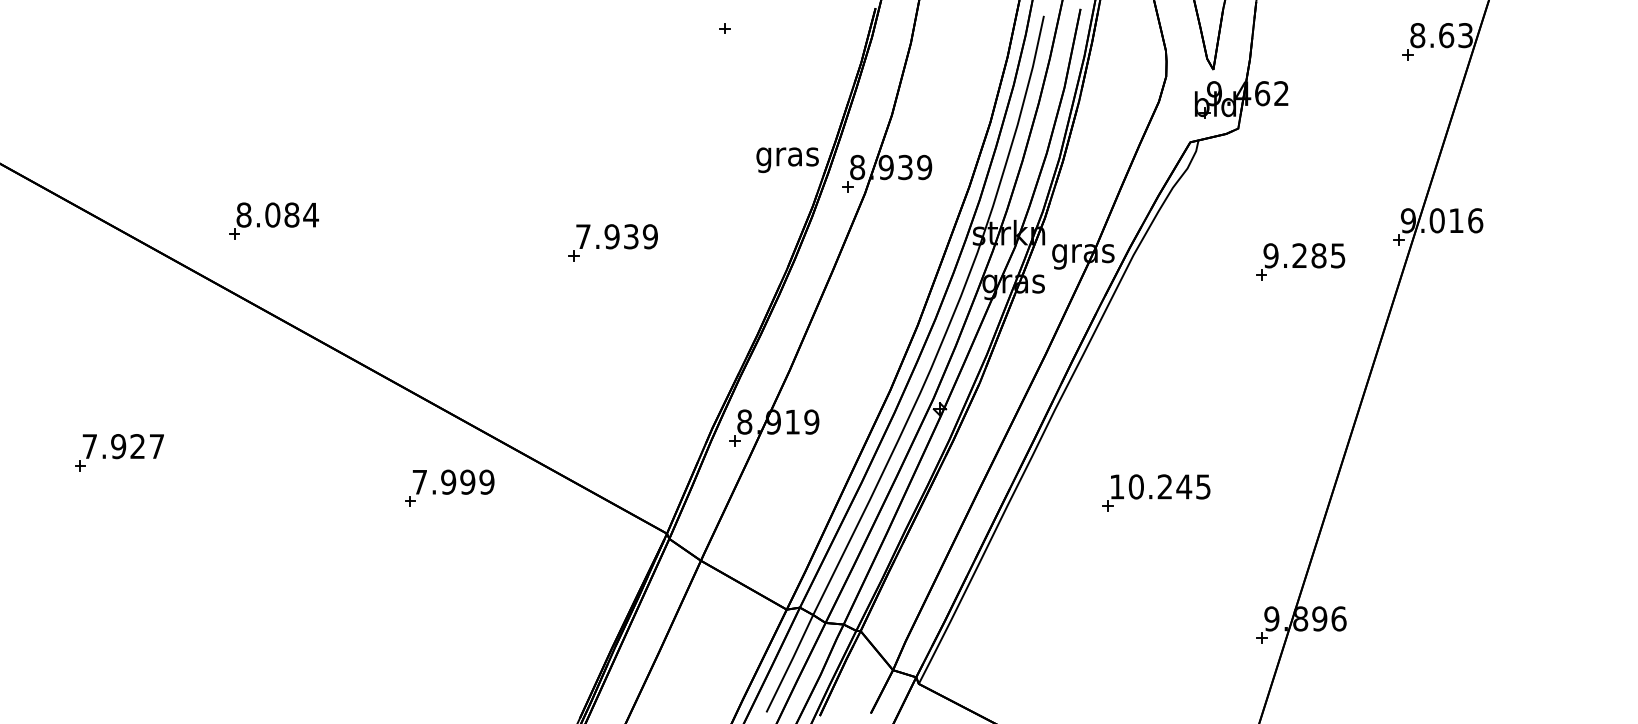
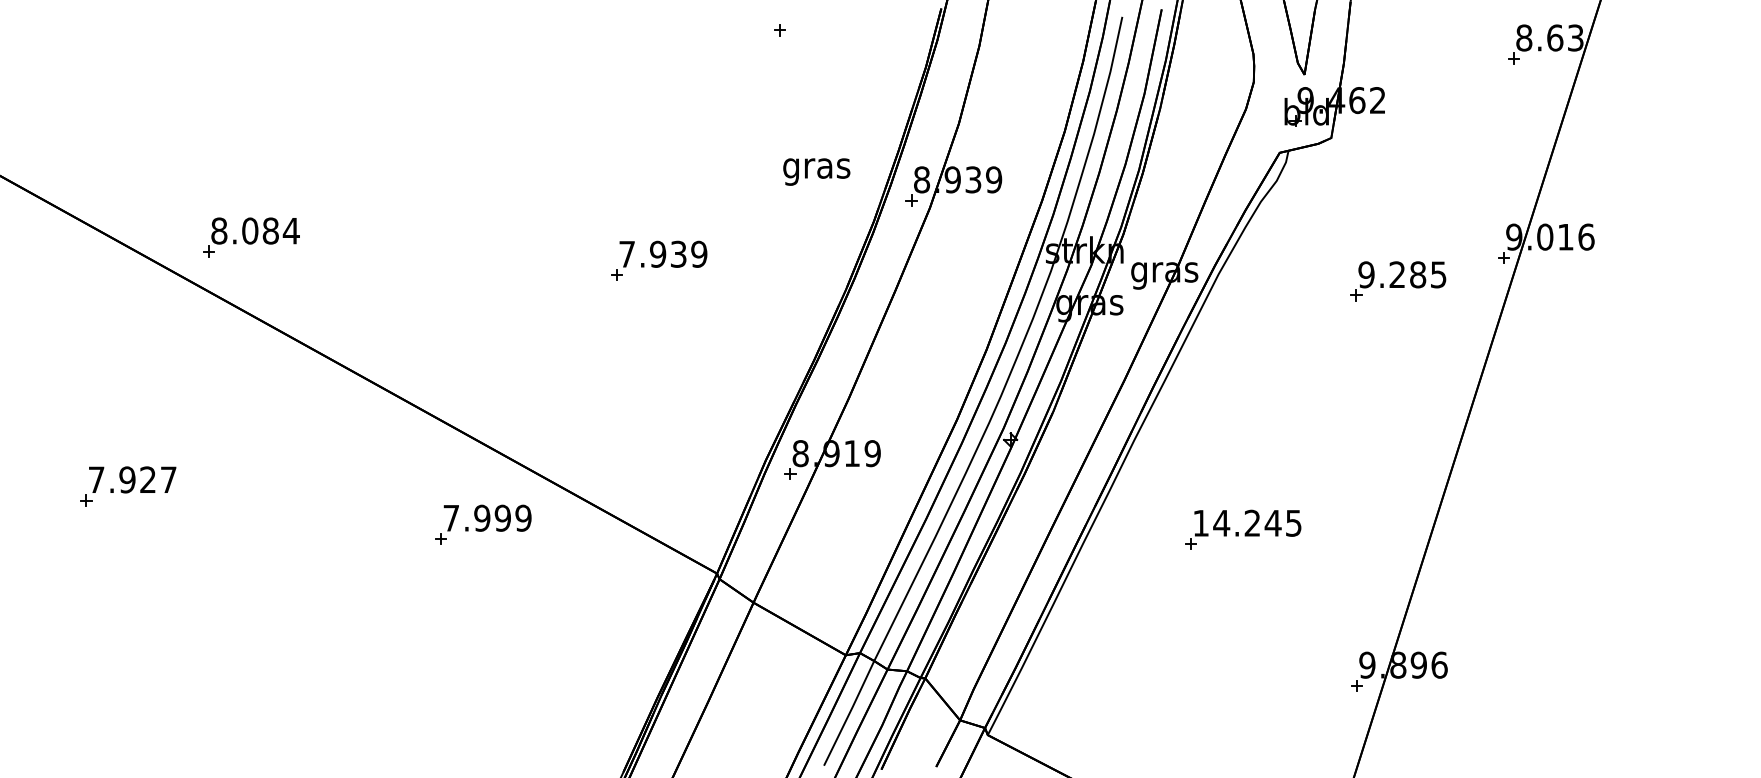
text: (787, 159) -> (816, 171), moved
part: (273, 221) -> (251, 237), moved
text: (1136, 486) -> (1221, 522), 10.245 -> 14.245

